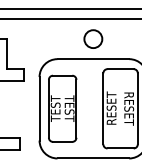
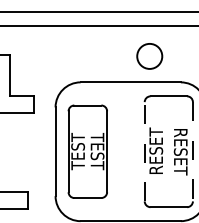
circle: (93, 39) -> (149, 56), moved
line: (103, 108) -> (144, 151), solid -> dashed
line: (137, 108) -> (192, 151), solid -> dashed

